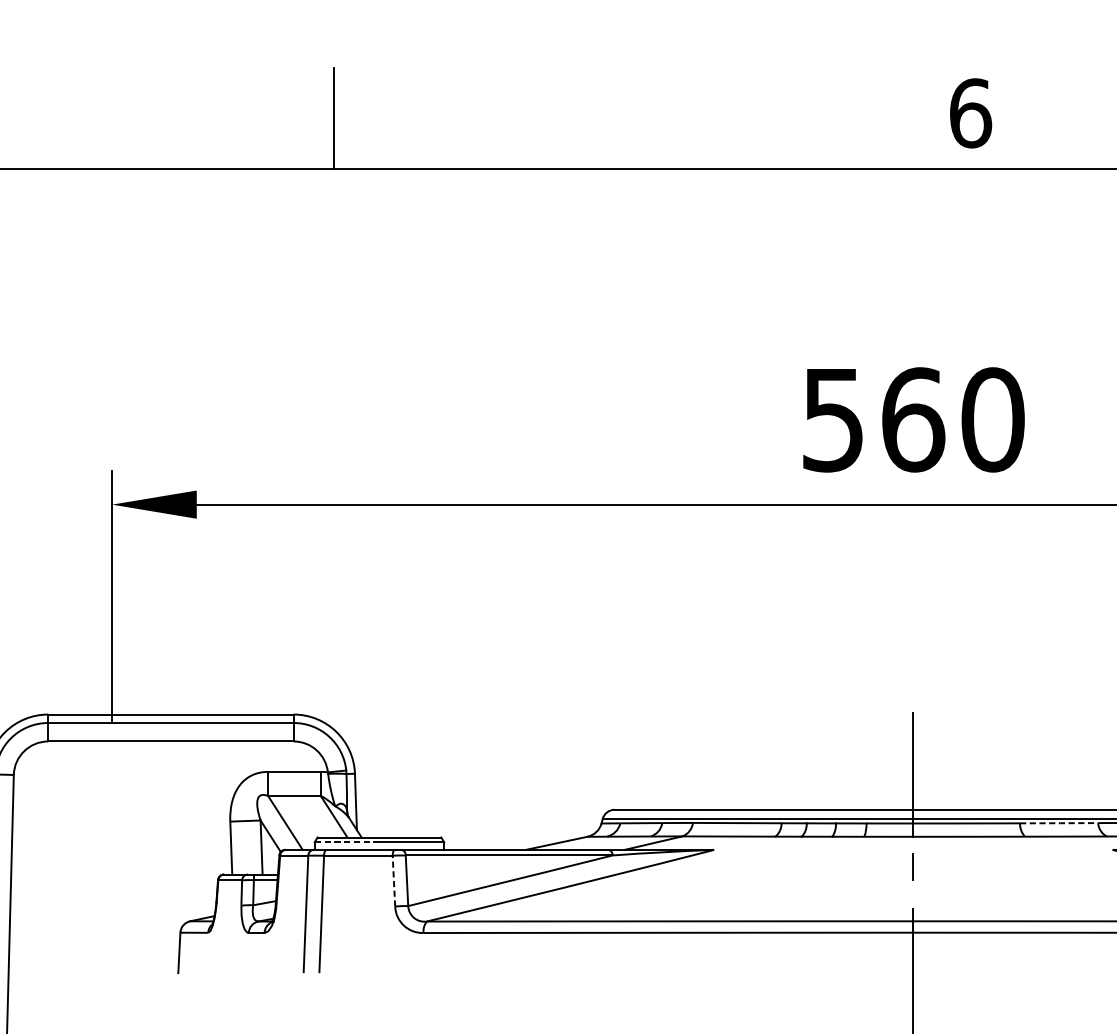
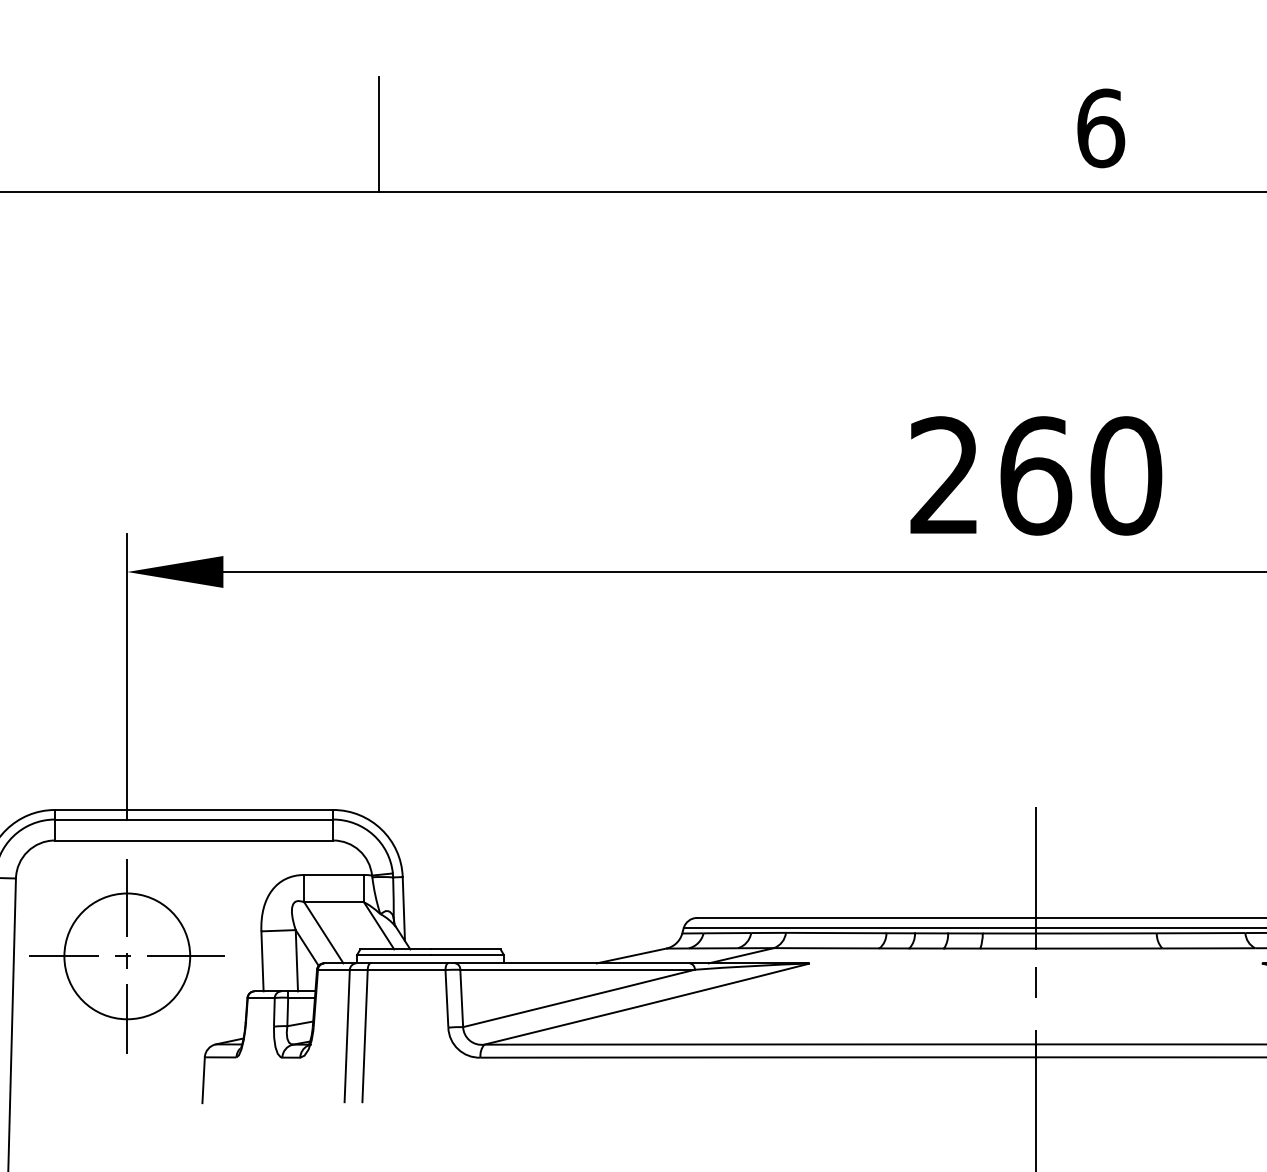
text: (832, 419) -> (944, 475), 560 -> 260
line: (1060, 823) -> (1202, 933), dashed -> solid
line: (346, 842) -> (393, 954), dashed -> solid
part: (111, 843) -> (126, 956), added
line: (393, 880) -> (446, 998), dashed -> solid

